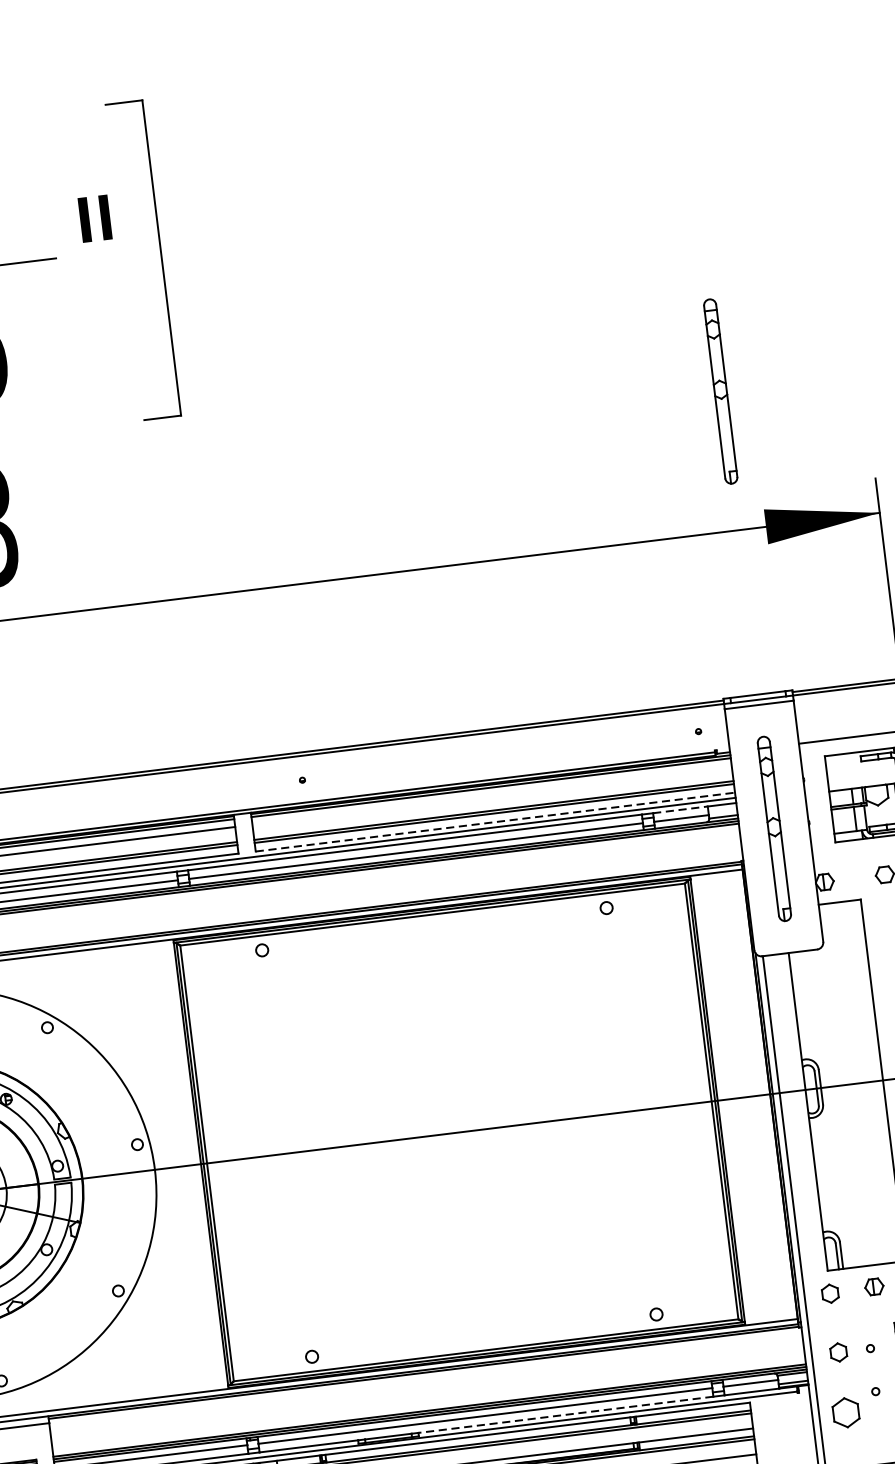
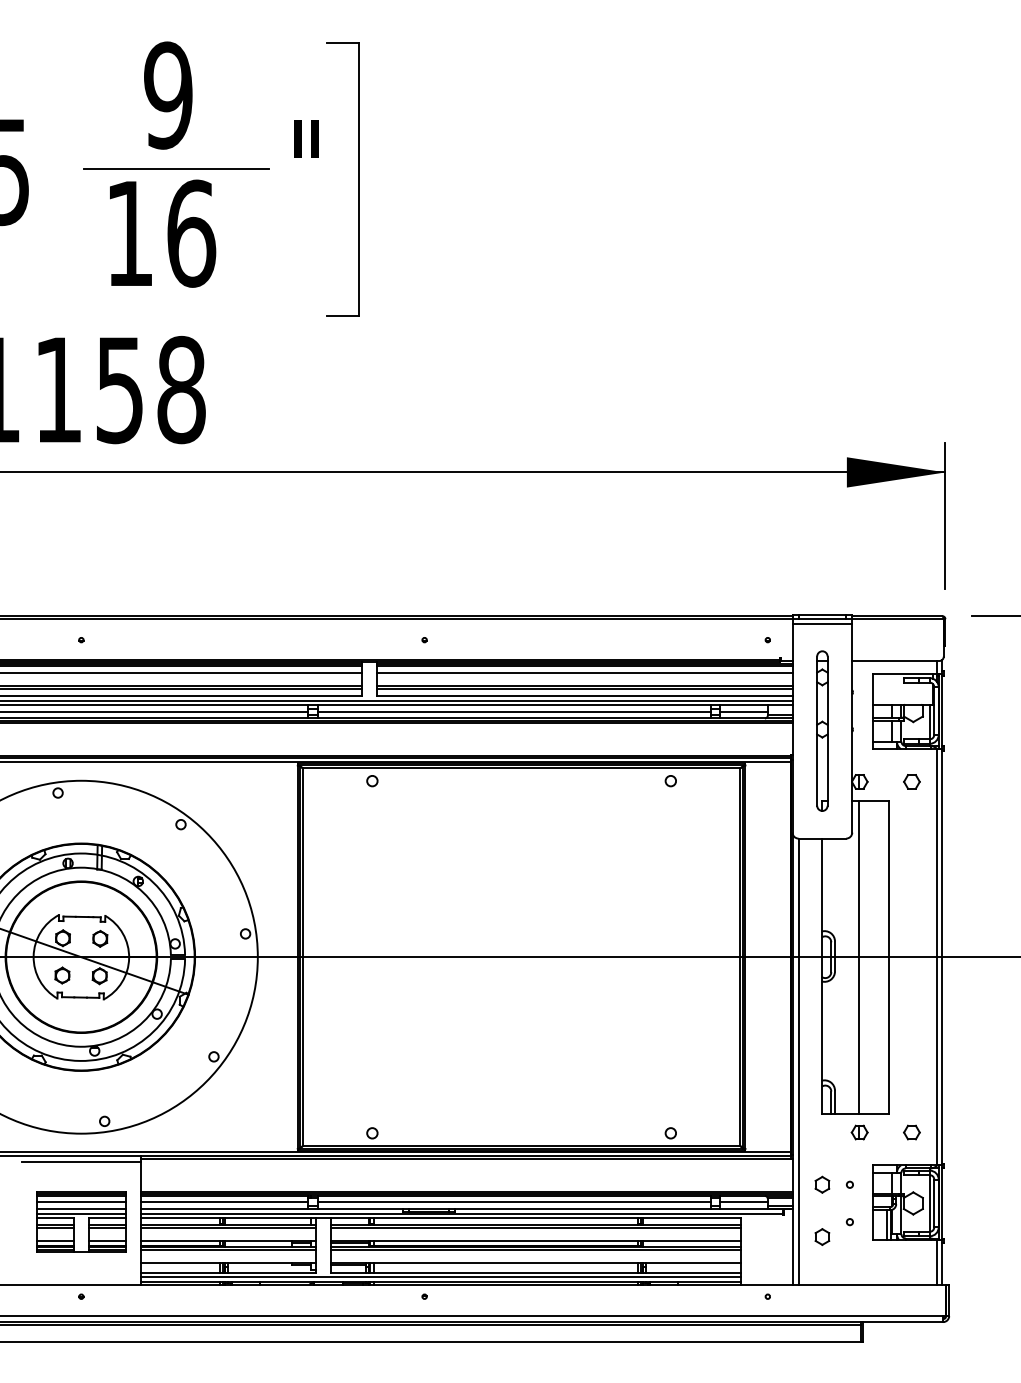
part: (720, 390) -> (822, 351), removed
line: (491, 794) -> (584, 672), added
line: (680, 810) -> (744, 705), dashed -> solid
line: (494, 822) -> (584, 696), dashed -> solid
line: (848, 1083) -> (858, 956), added
part: (830, 1293) -> (821, 1133), removed
part: (846, 1412) -> (822, 1236), size x0.62
line: (566, 1414) -> (583, 1209), dashed -> solid

